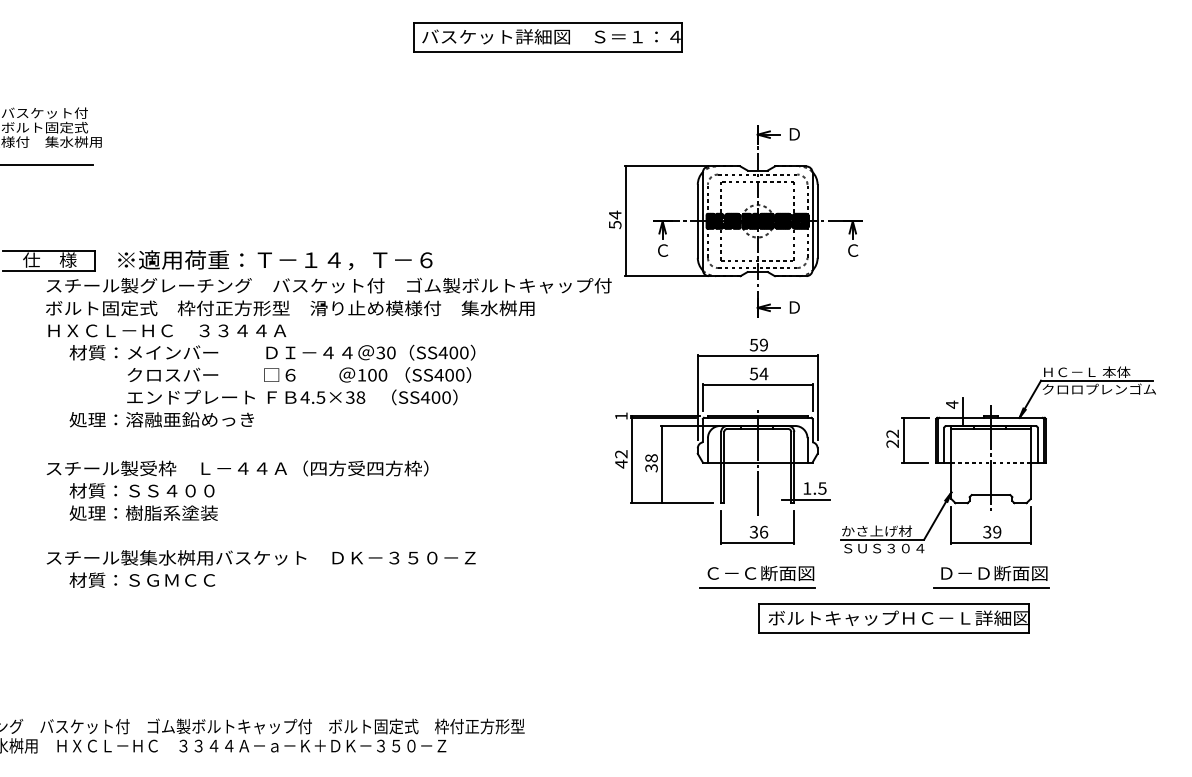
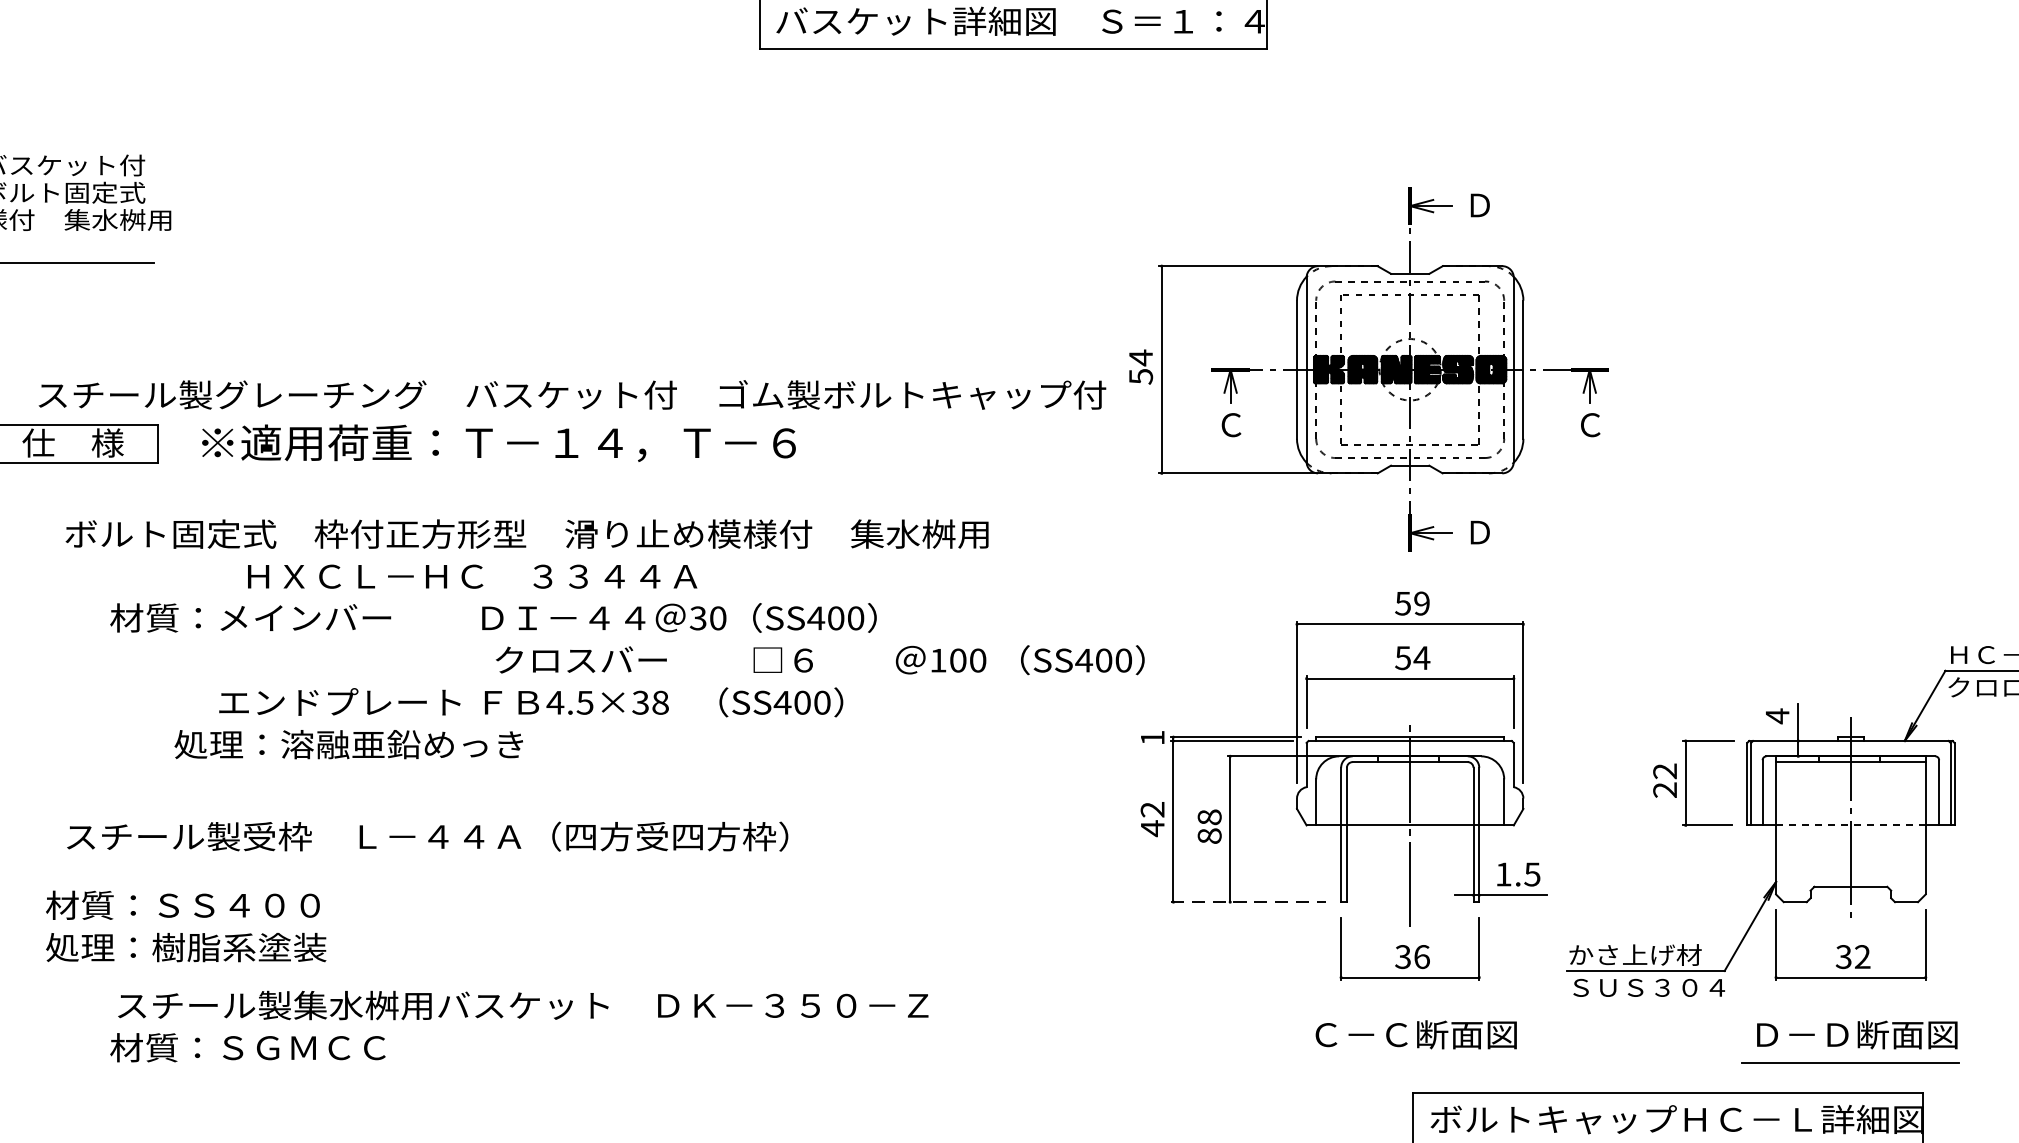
text: (328, 285) -> (571, 394), moved
text: (167, 330) -> (472, 575), moved
text: (299, 374) -> (820, 659), moved
text: (161, 419) -> (348, 744), moved
text: (651, 468) -> (1209, 836), 38 -> 88
text: (143, 501) -> (185, 925), moved
line: (672, 503) -> (1249, 902), solid -> dashed
text: (997, 532) -> (1863, 957), 39 -> 32
text: (260, 557) -> (521, 1004), moved
line: (757, 588) -> (1409, 1063), removed

